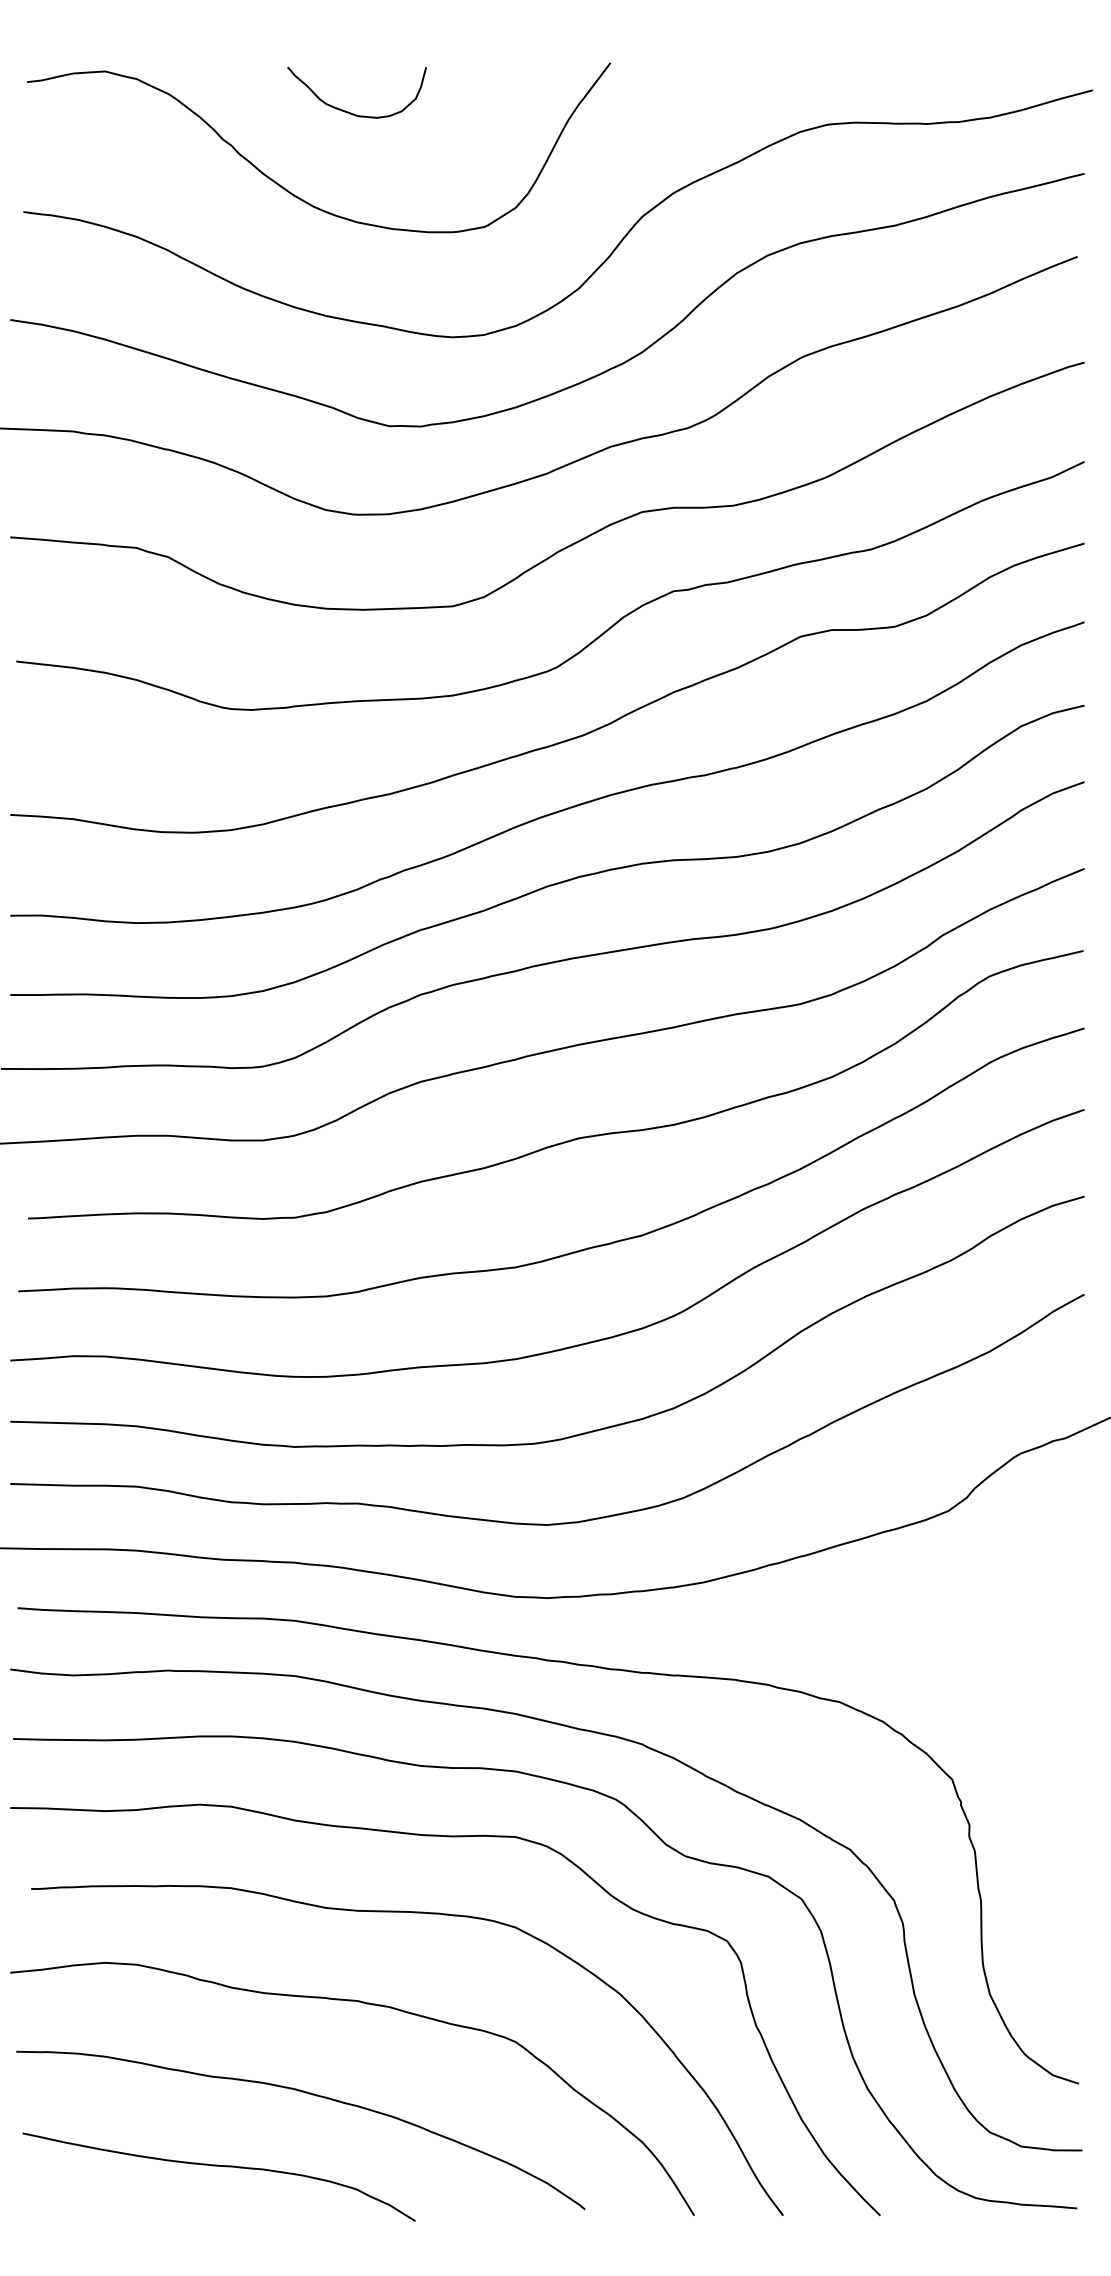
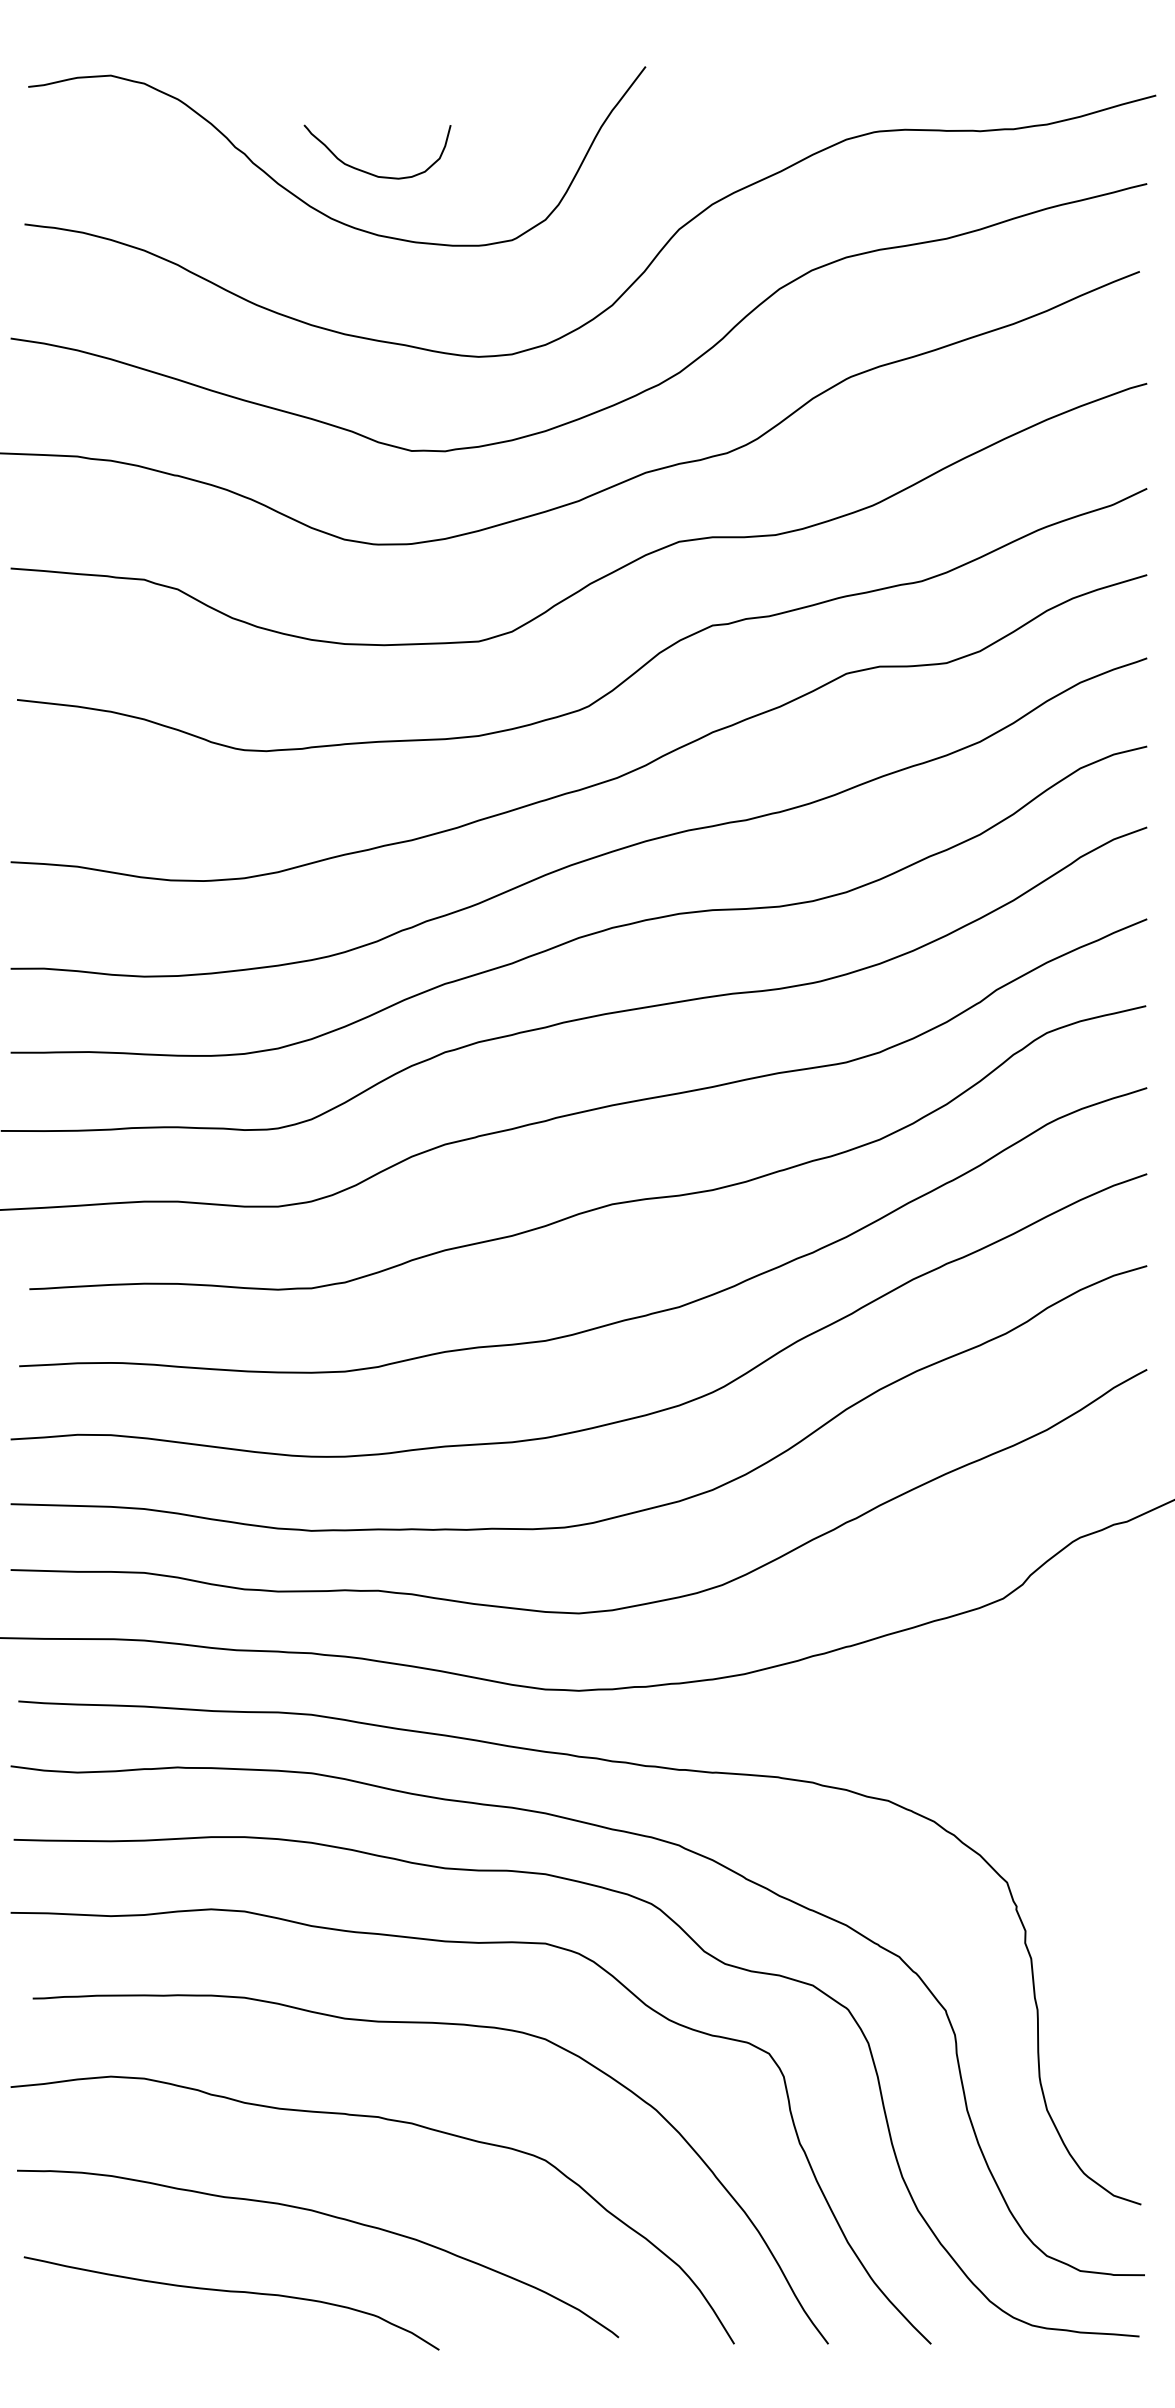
curve: (349, 111) -> (369, 172), moved

